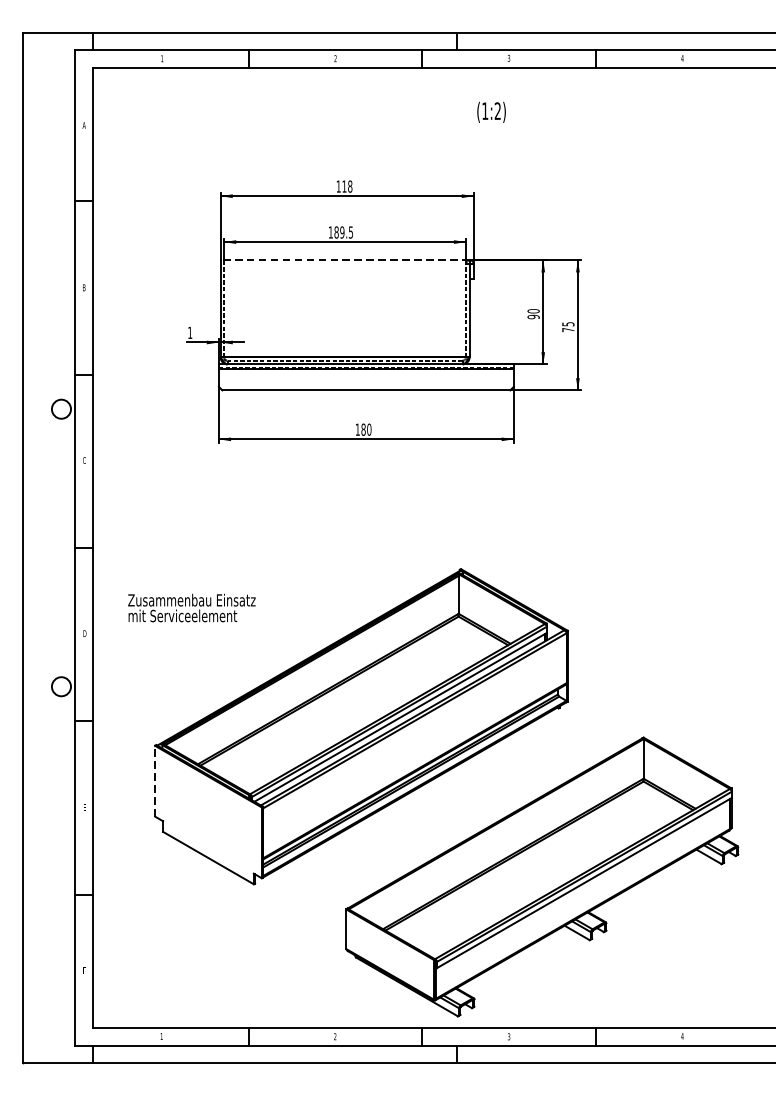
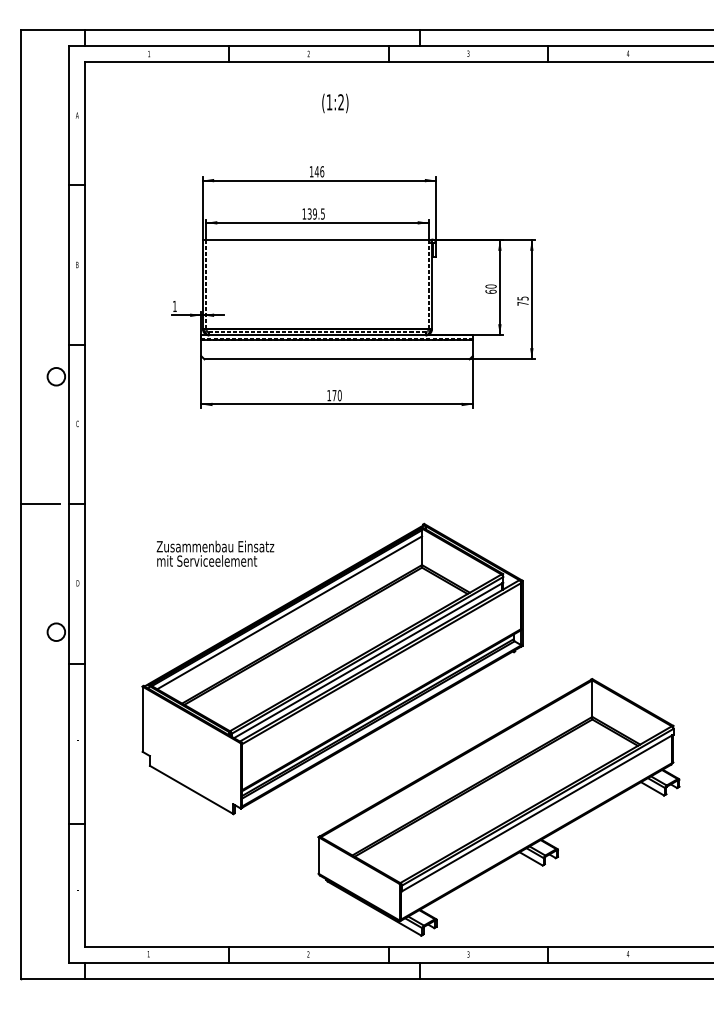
text: (491, 112) -> (335, 103), moved
text: (347, 186) -> (319, 171), 118 -> 146
text: (336, 231) -> (309, 213), 189.5 -> 139.5
line: (345, 260) -> (317, 239), dashed -> solid
text: (533, 316) -> (490, 291), 90 -> 60
text: (363, 429) -> (334, 395), 180 -> 170
line: (44, 548) -> (40, 504), added
text: (191, 607) -> (215, 553), moved
line: (314, 665) -> (289, 612), added
line: (155, 781) -> (142, 719), dashed -> solid

